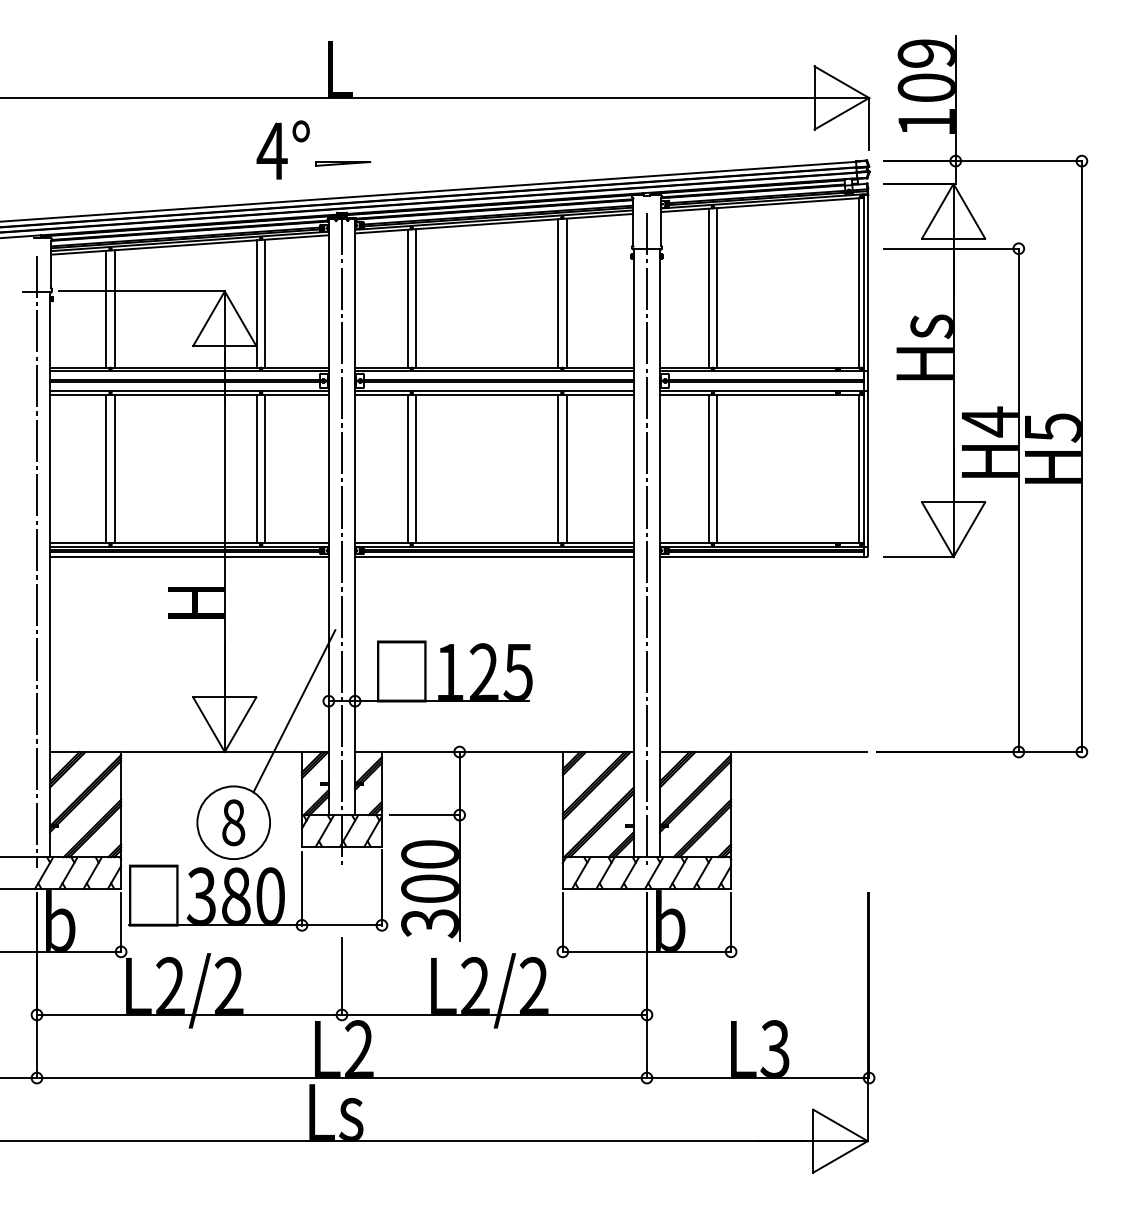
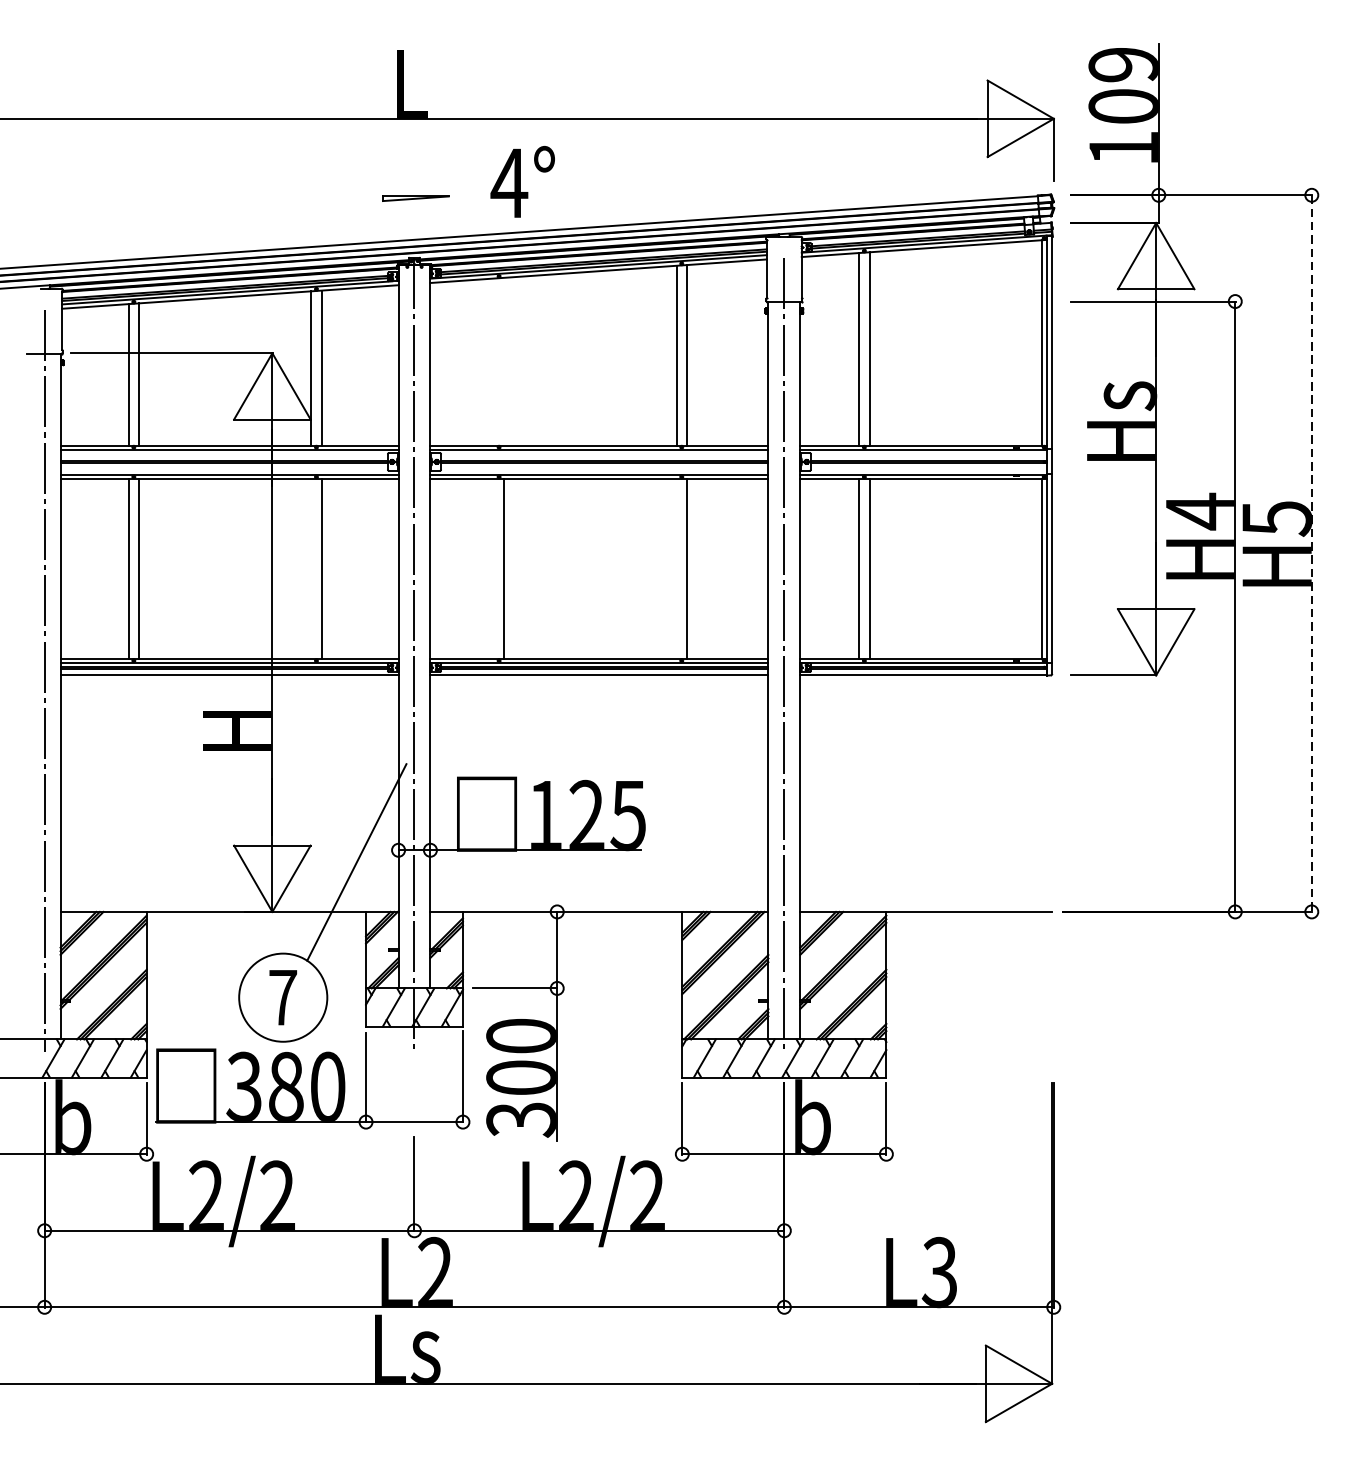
text: (282, 149) -> (521, 181), moved
line: (407, 298) -> (493, 361), removed
line: (415, 298) -> (503, 361), removed
line: (1081, 457) -> (1311, 554), solid -> dashed
line: (256, 468) -> (310, 568), removed
line: (407, 468) -> (493, 568), removed
line: (558, 468) -> (677, 568), removed
text: (233, 822) -> (282, 997), 8 -> 7

